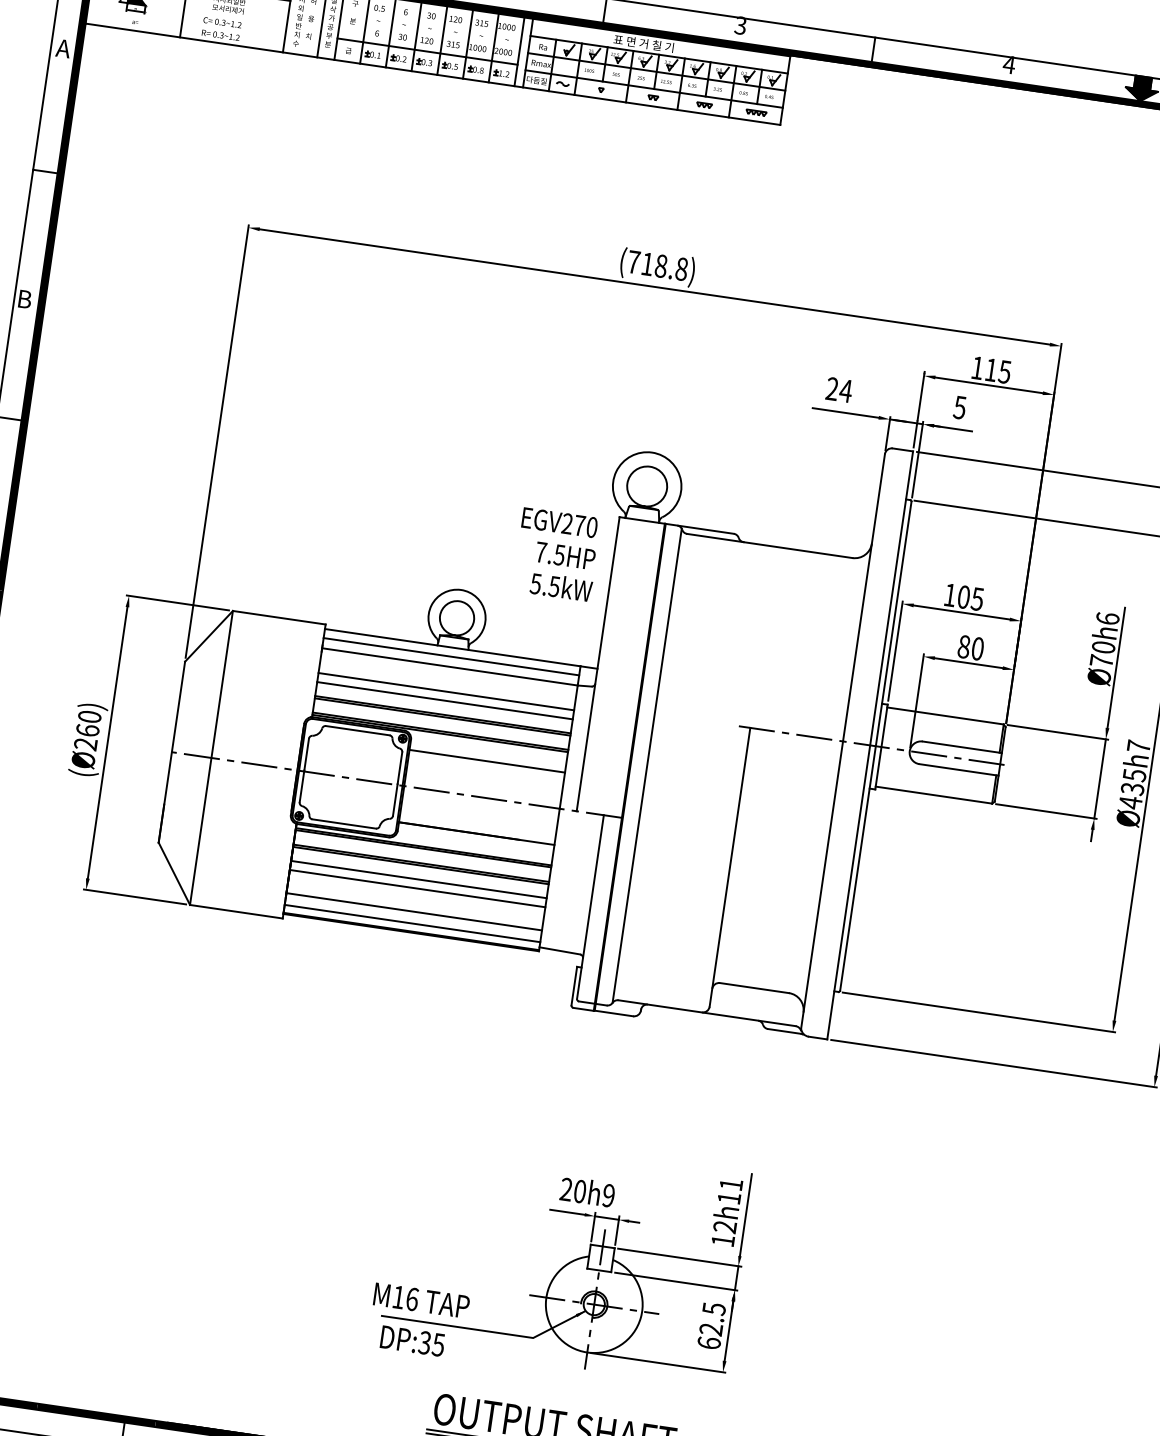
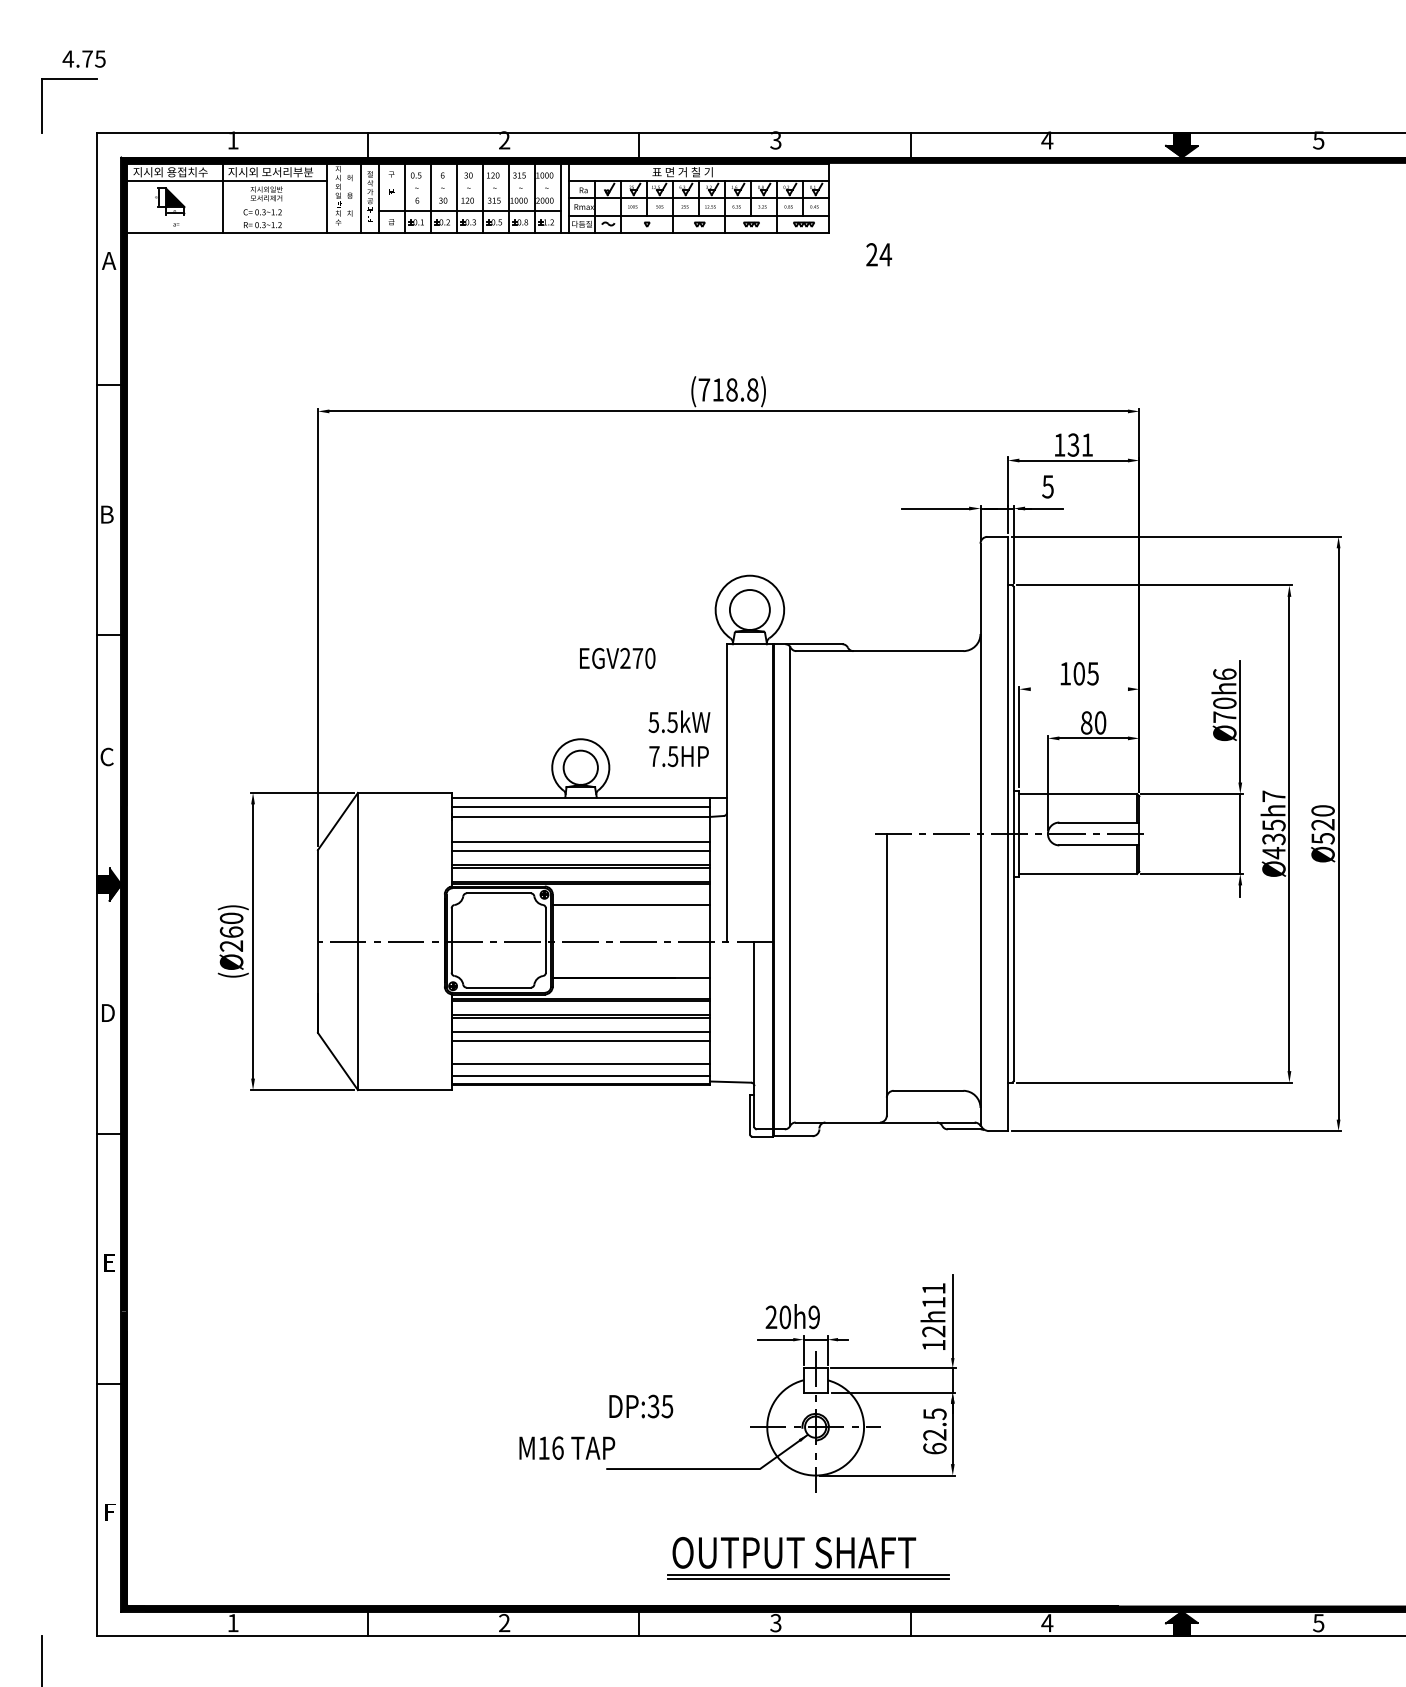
text: (997, 370) -> (1079, 444), 115 -> 131
text: (839, 389) -> (879, 254), moved
text: (559, 522) -> (617, 658), moved
text: (564, 555) -> (678, 756), moved
line: (960, 612) -> (1078, 689), removed
text: (421, 1300) -> (567, 1447), moved
text: (412, 1341) -> (641, 1406), moved

